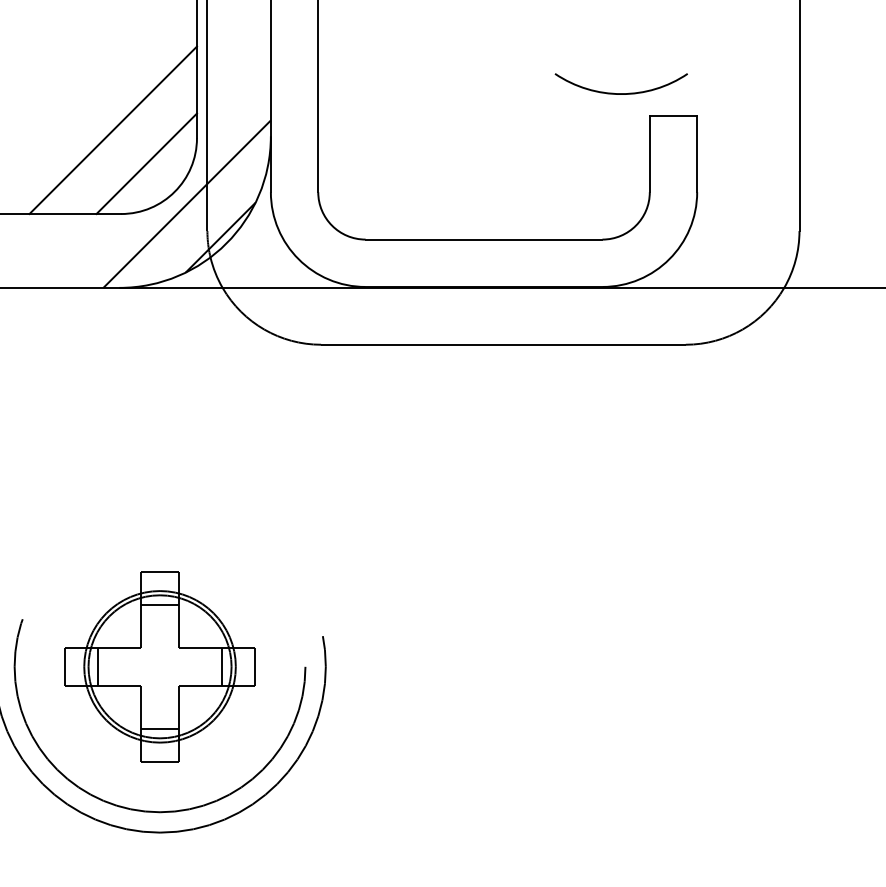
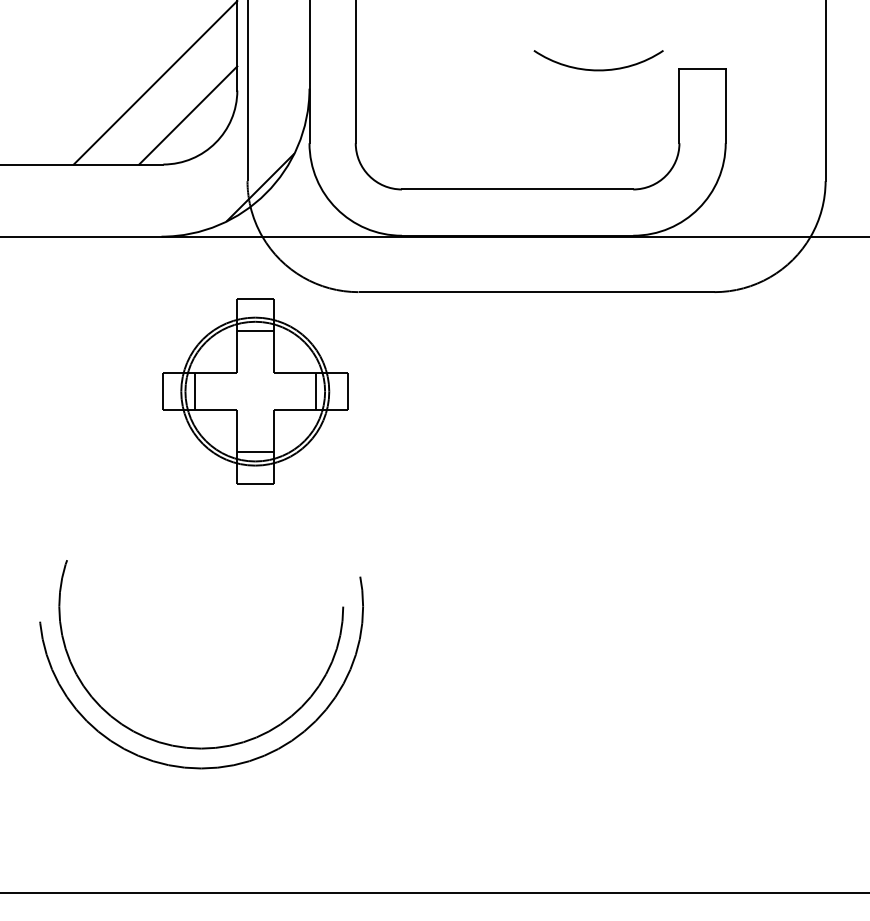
arc: (621, 93) -> (598, 69), moved
line: (186, 203) -> (227, 154), removed
part: (160, 666) -> (255, 391), moved

